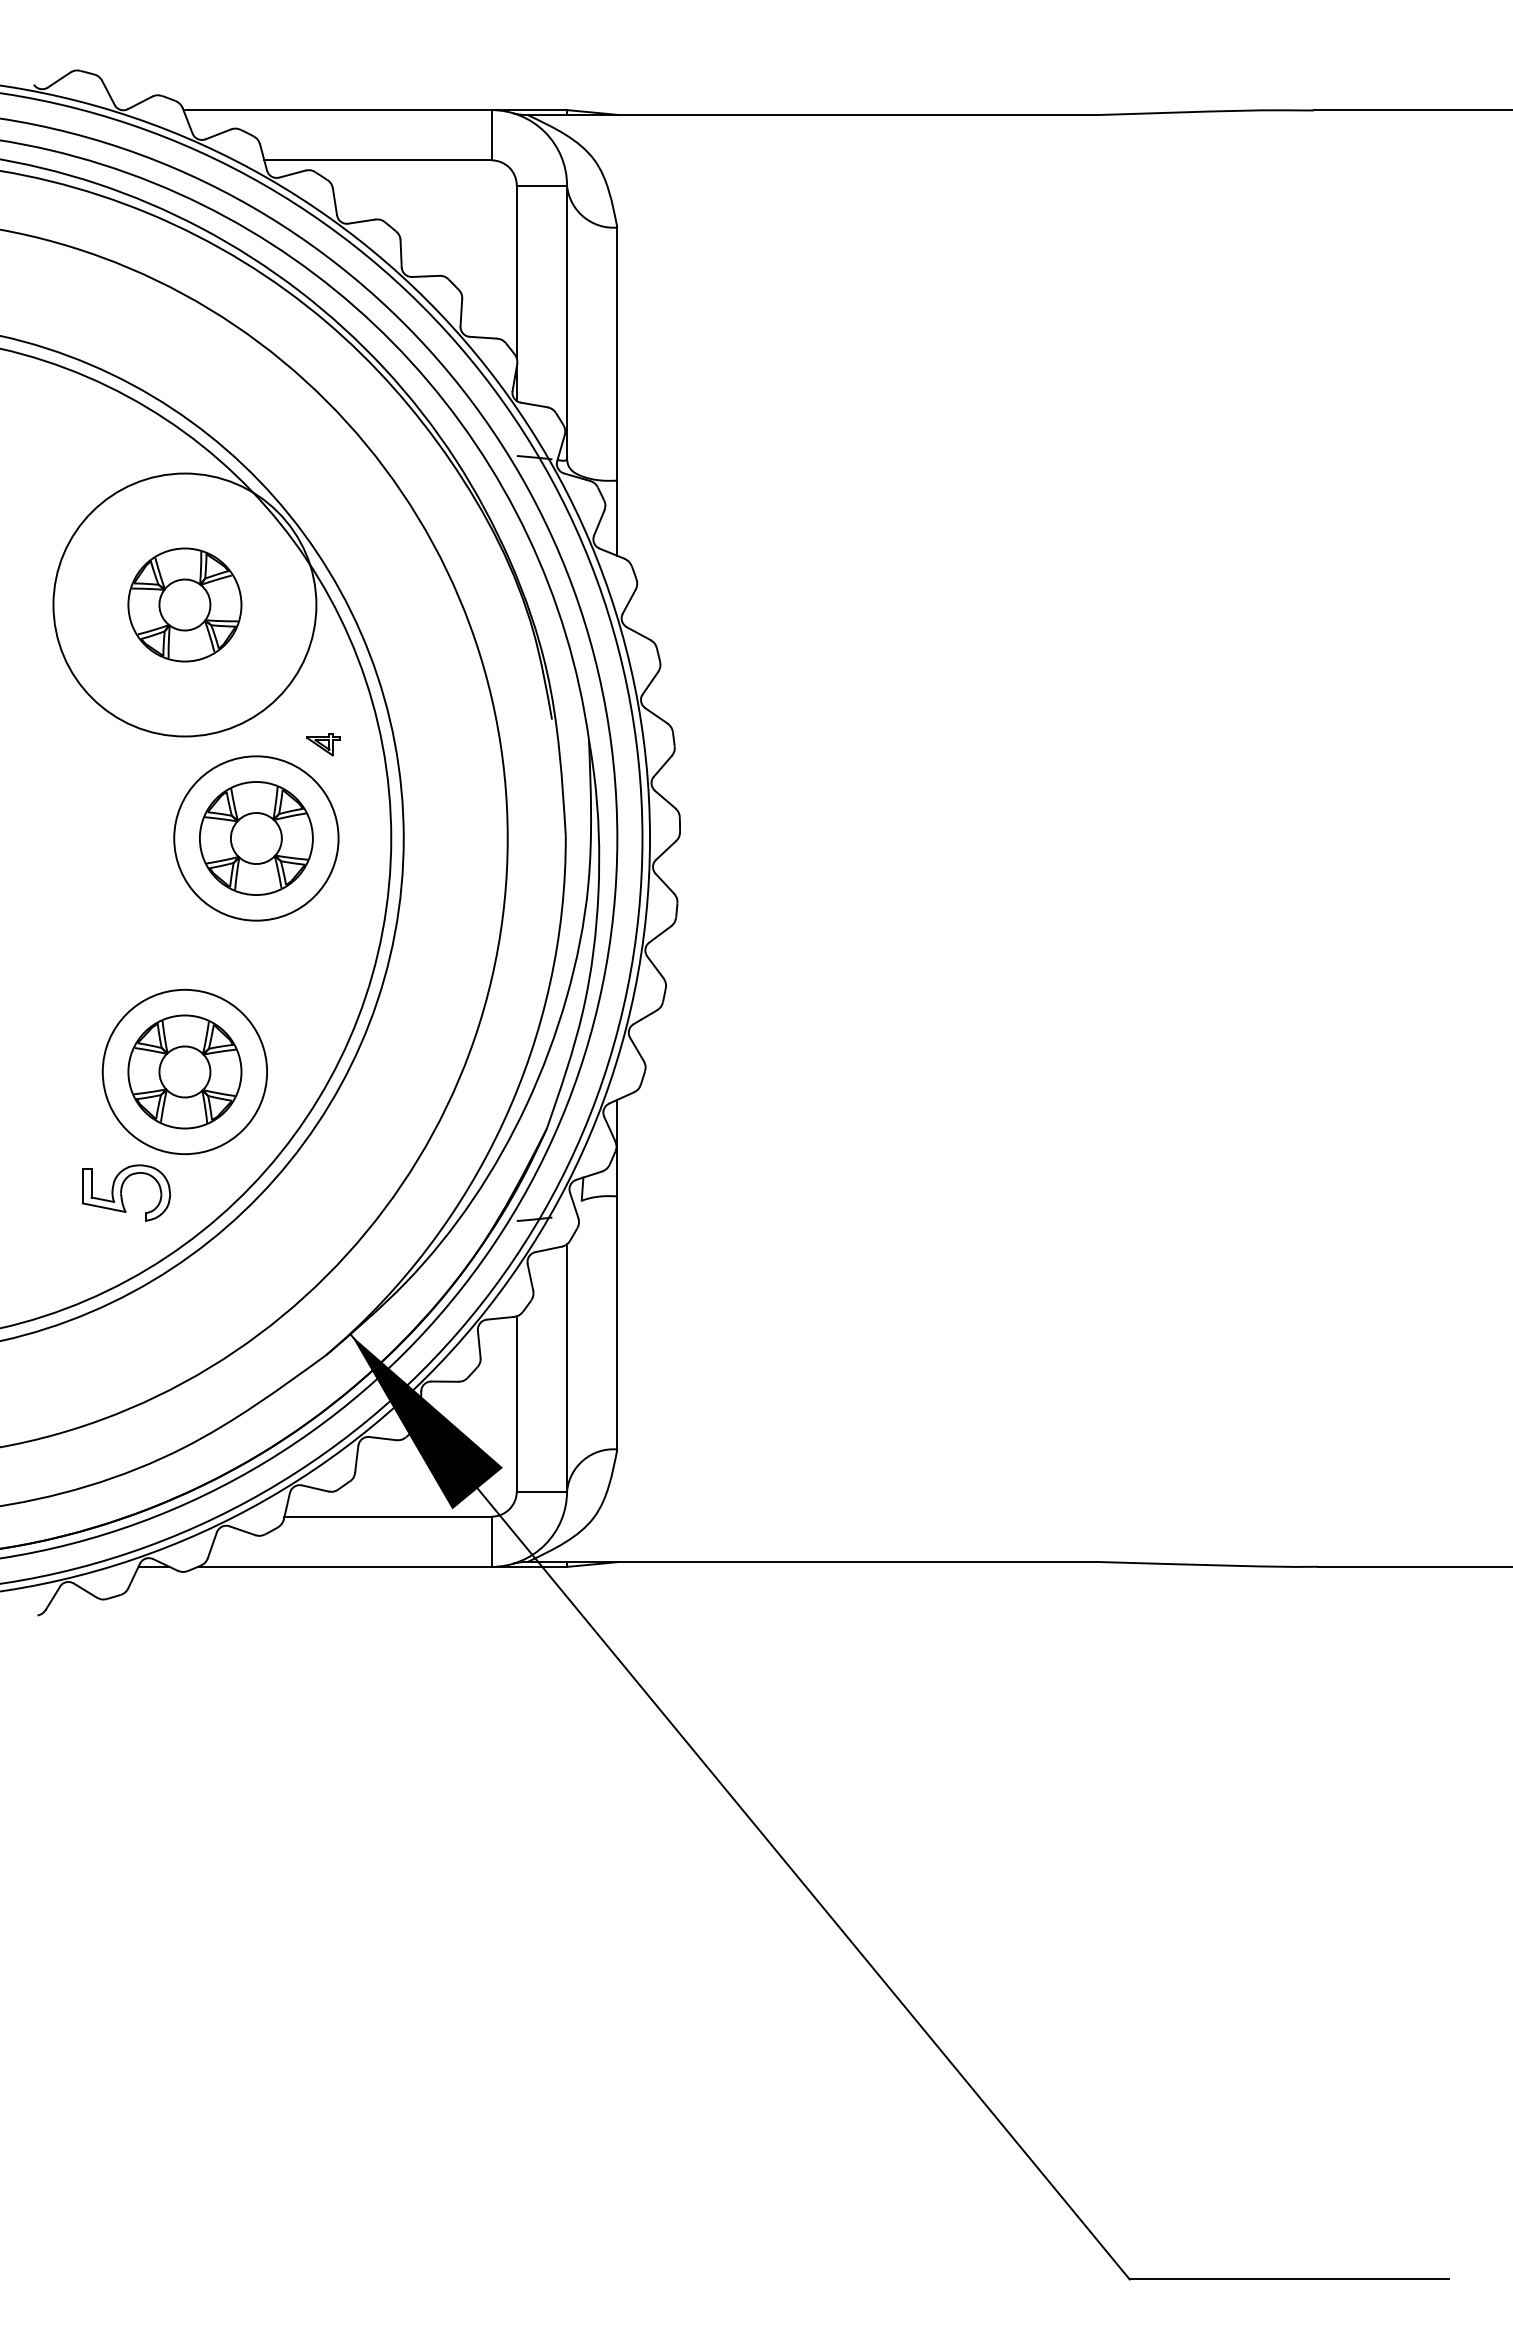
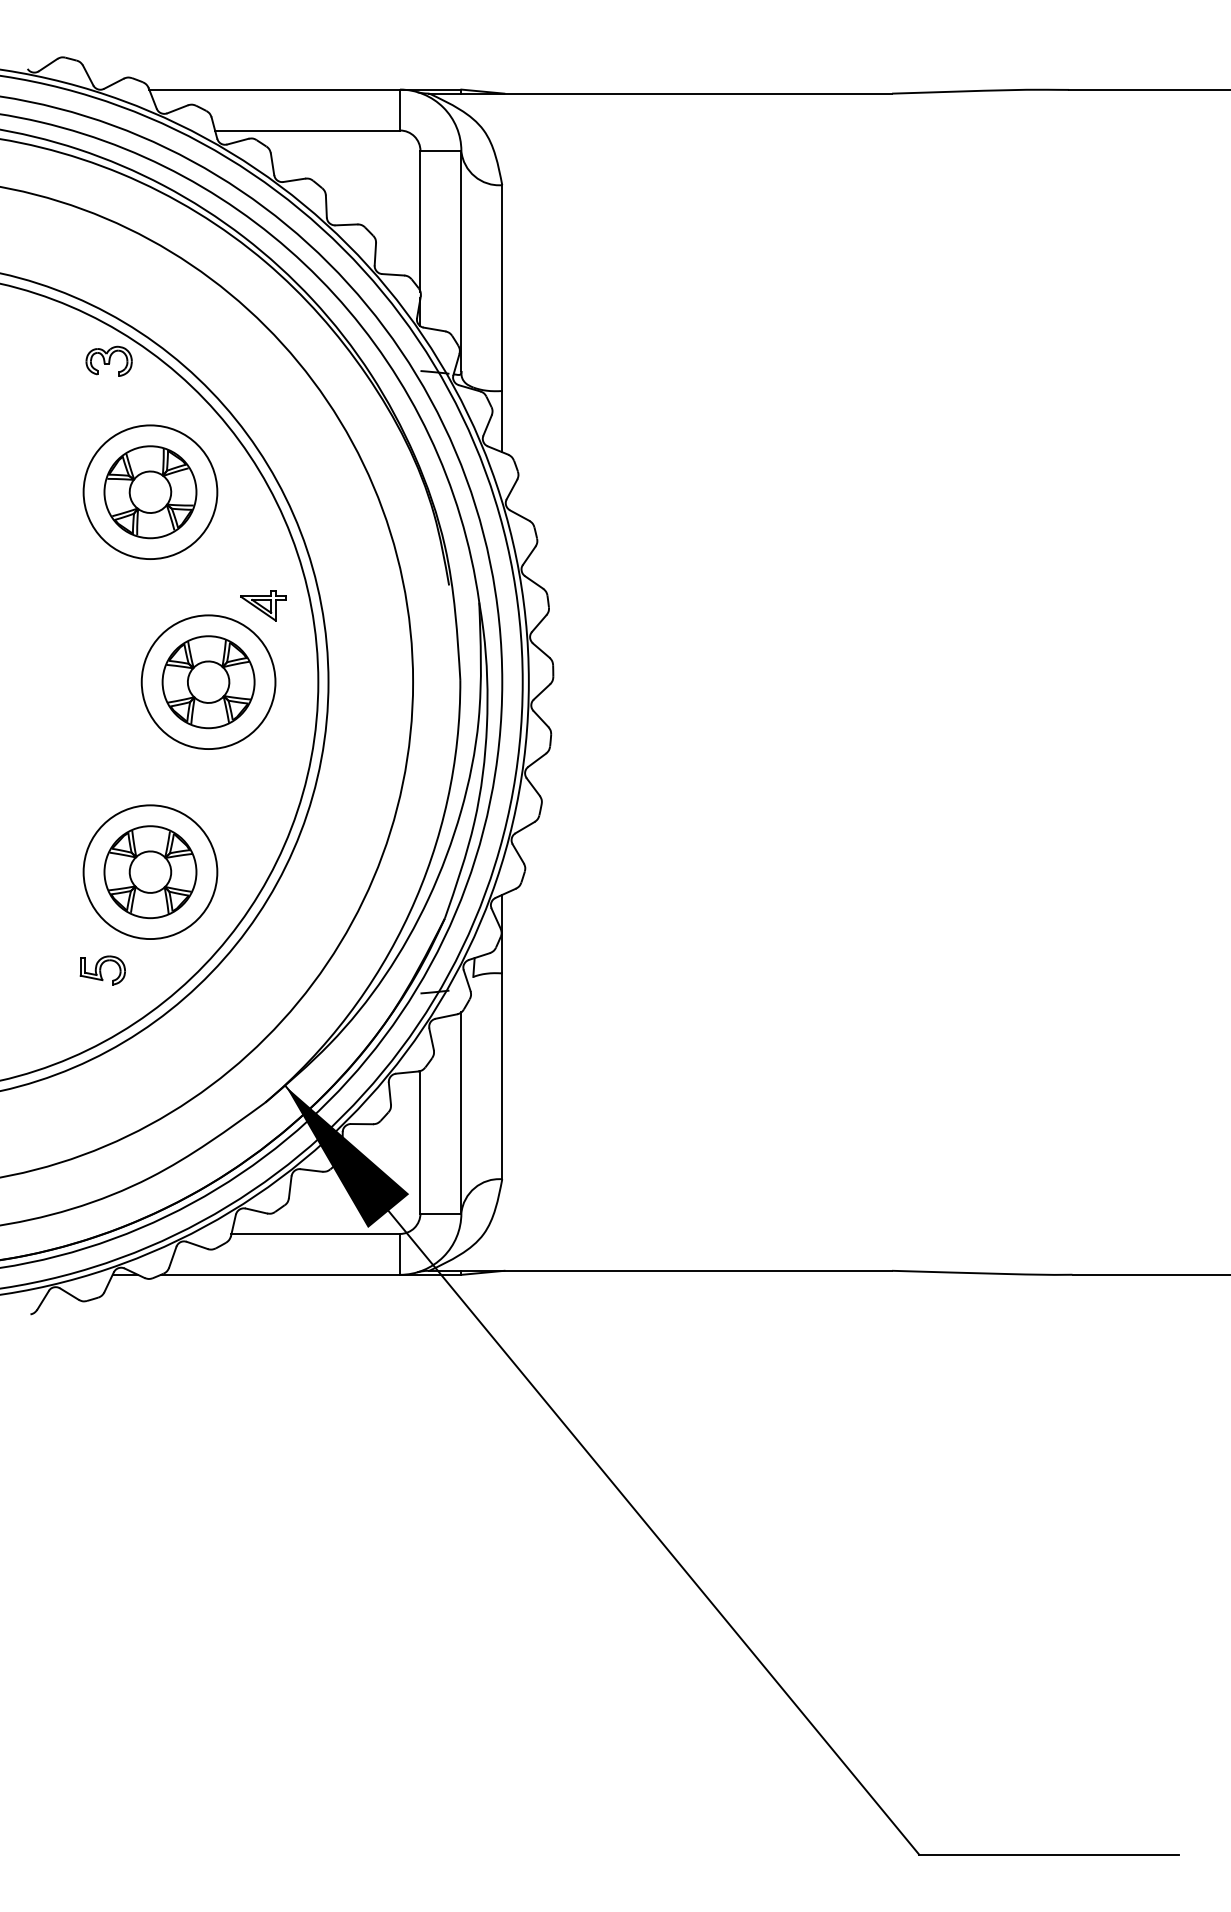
part: (133, 443) -> (108, 360), added
circle: (184, 604) -> (150, 491), size x0.62
part: (323, 744) -> (263, 605), size x1.67
part: (126, 1192) -> (102, 970), size x0.62

